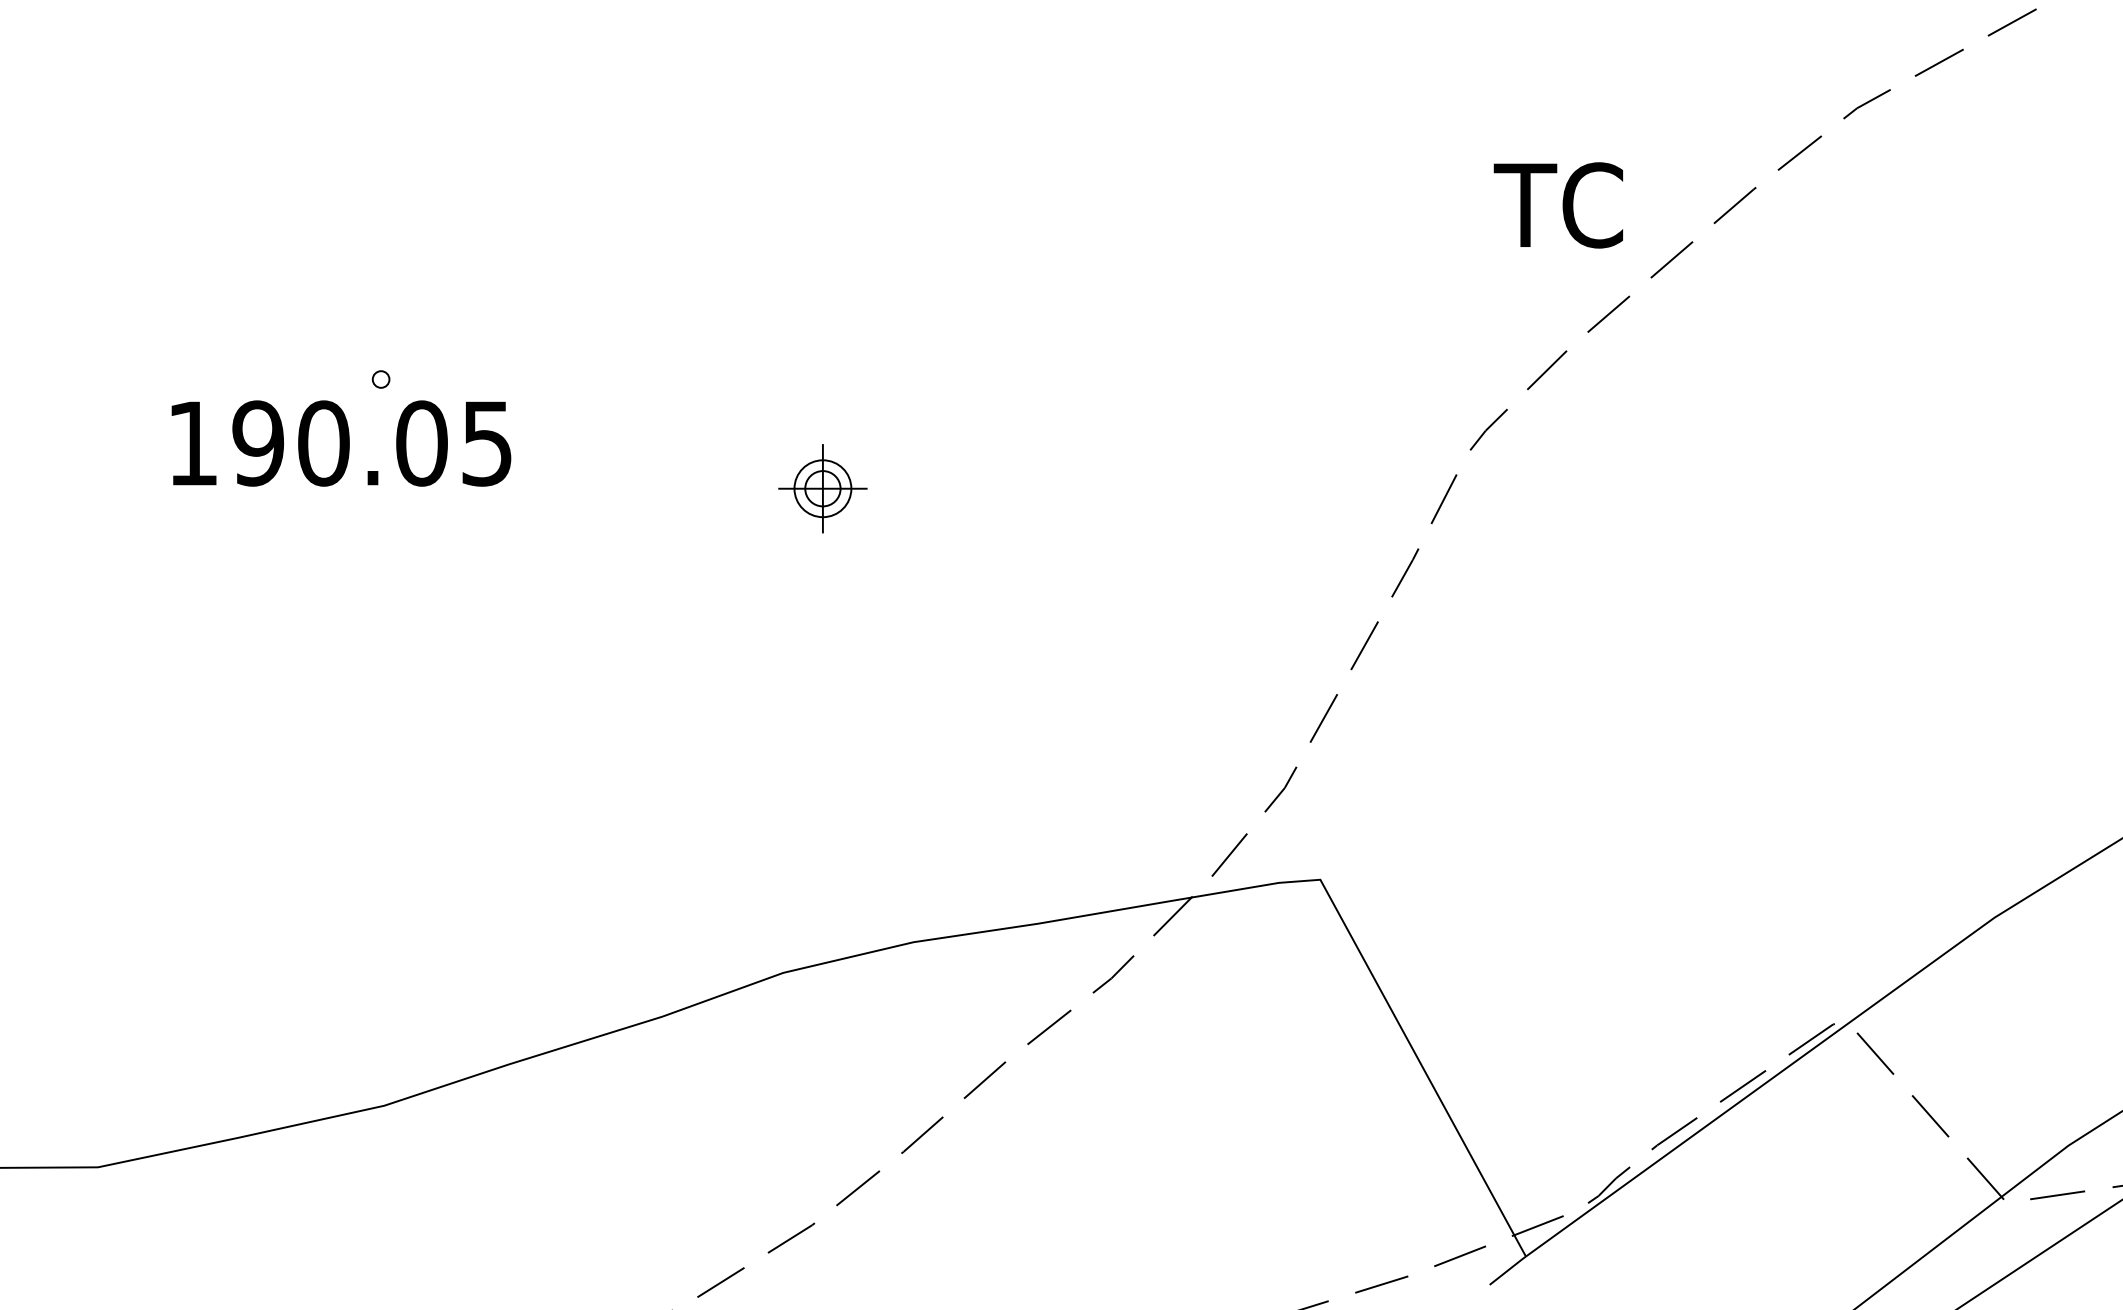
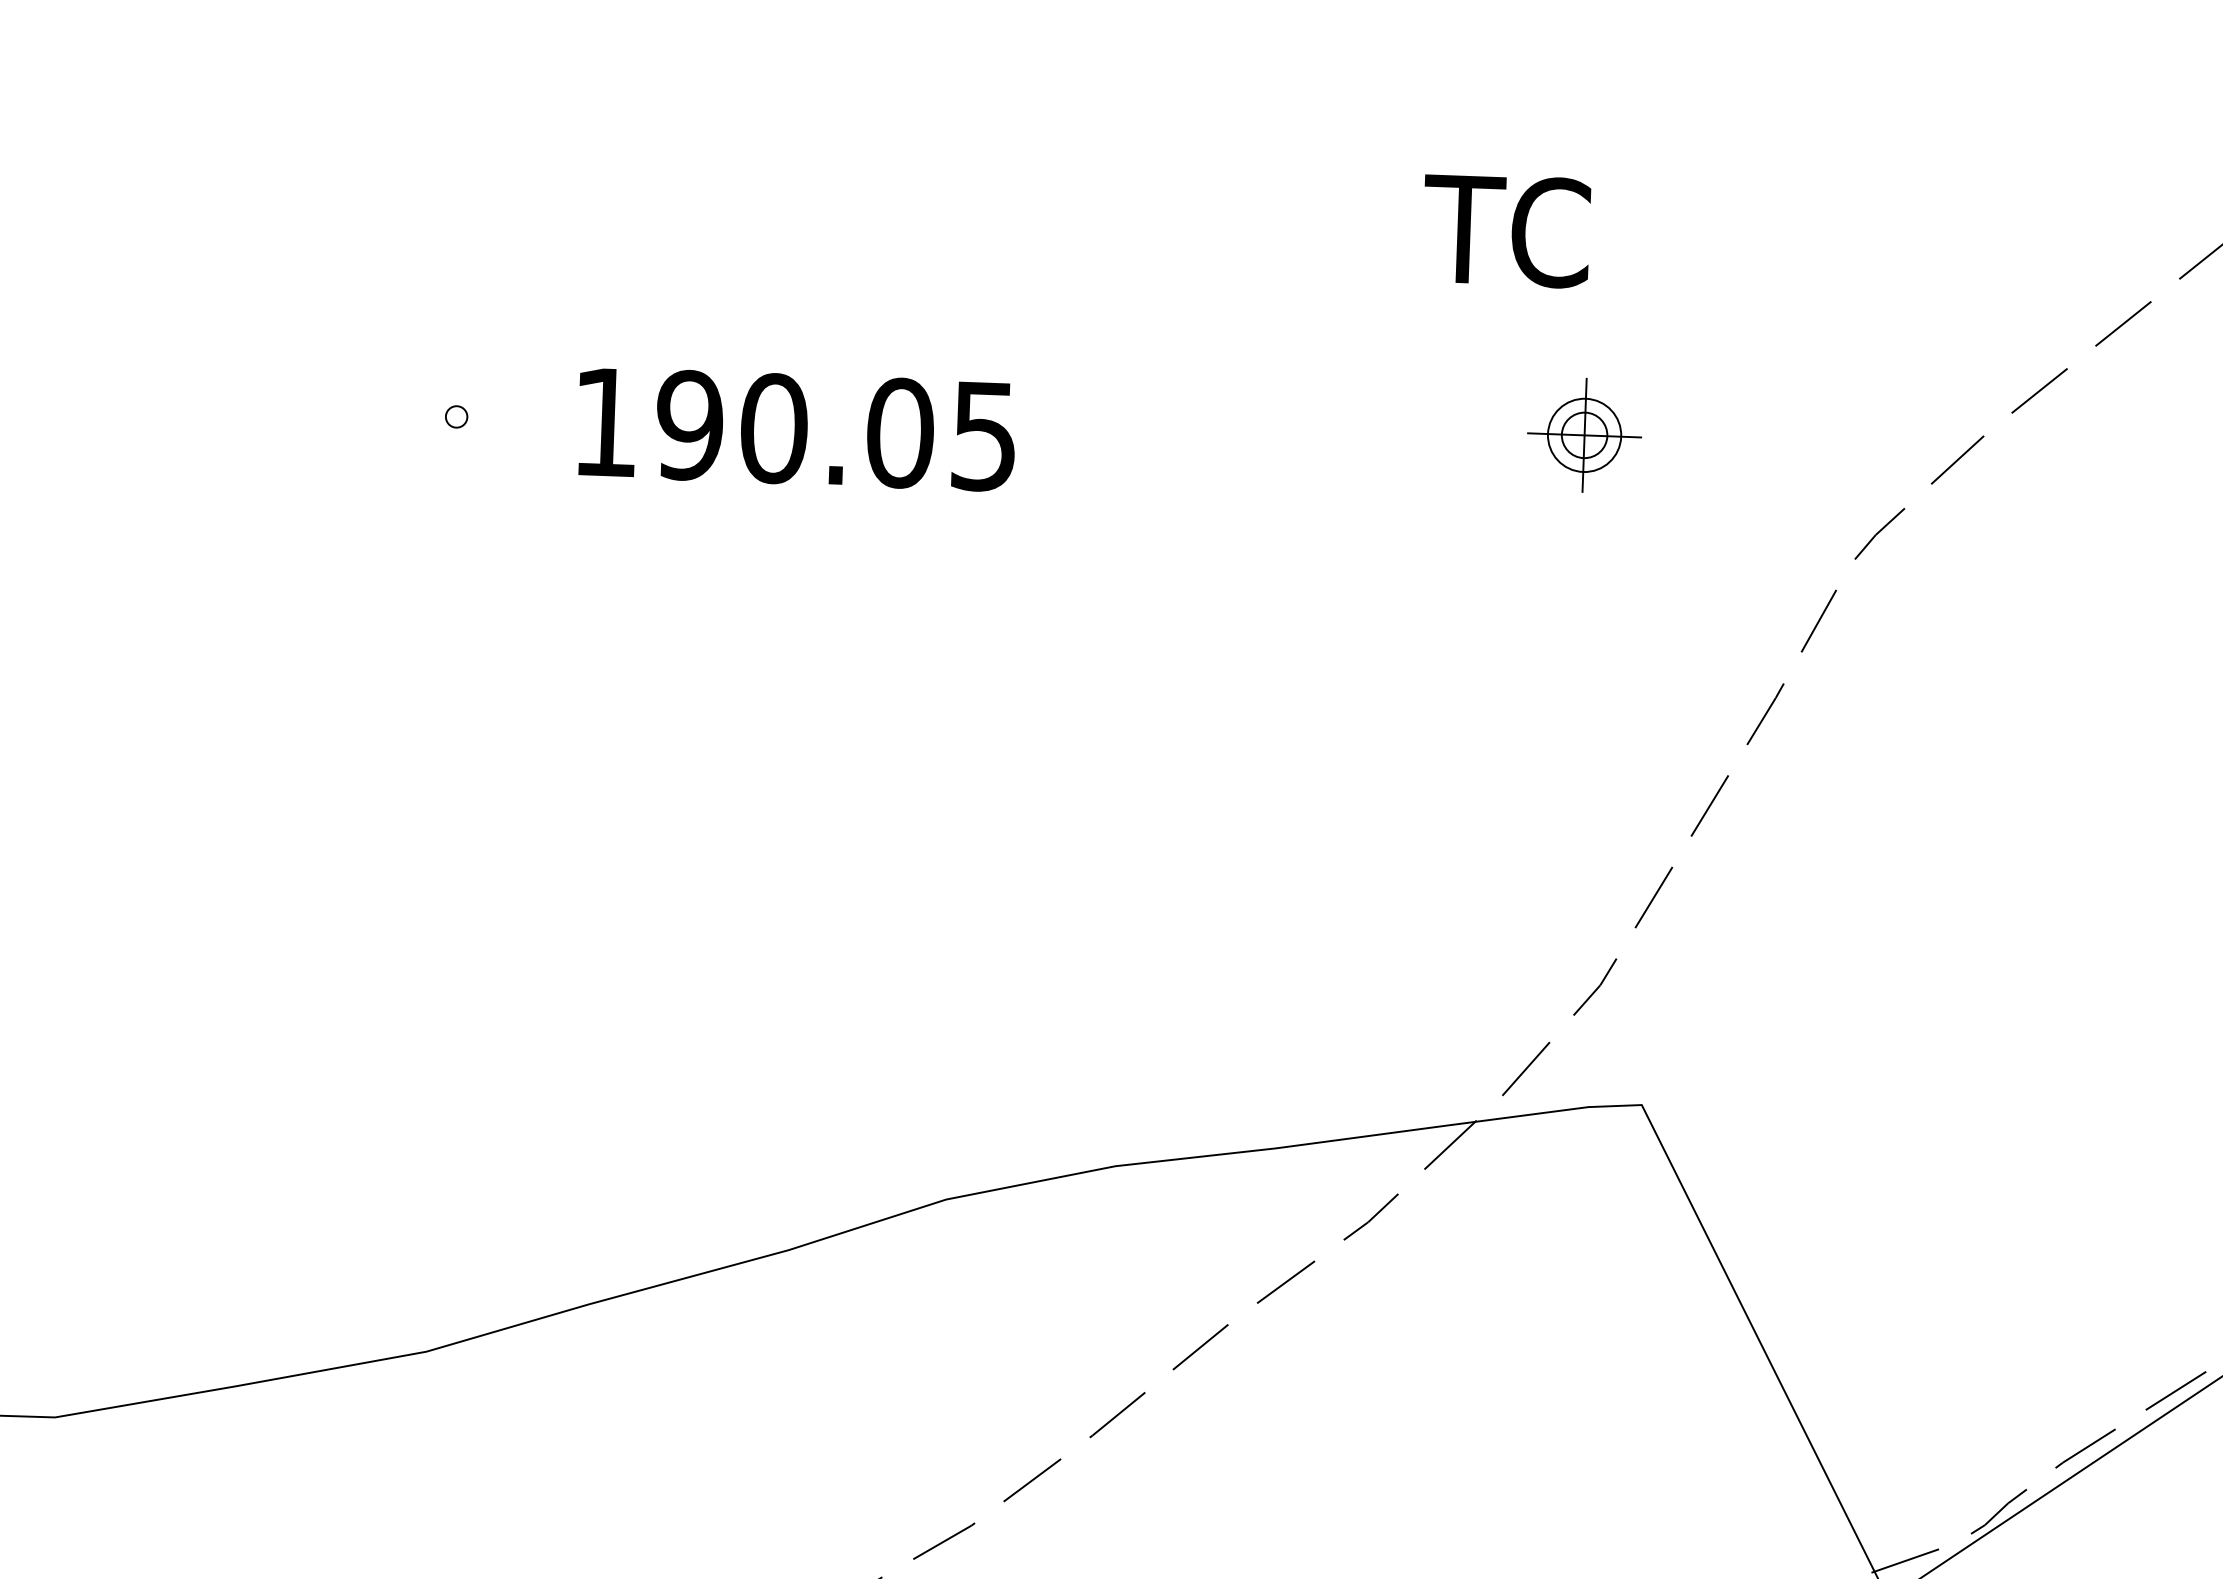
text: (1557, 205) -> (1505, 231), moved
text: (341, 443) -> (796, 429), moved
part: (822, 488) -> (1584, 435), moved

